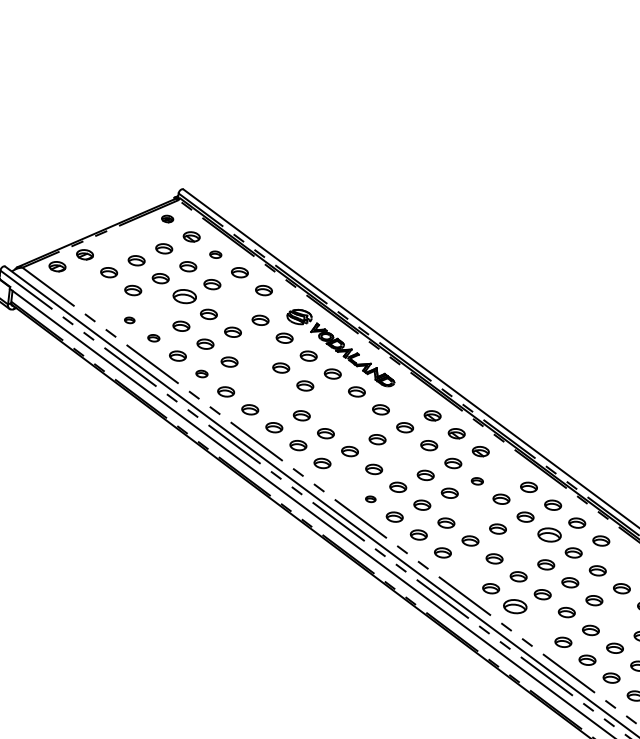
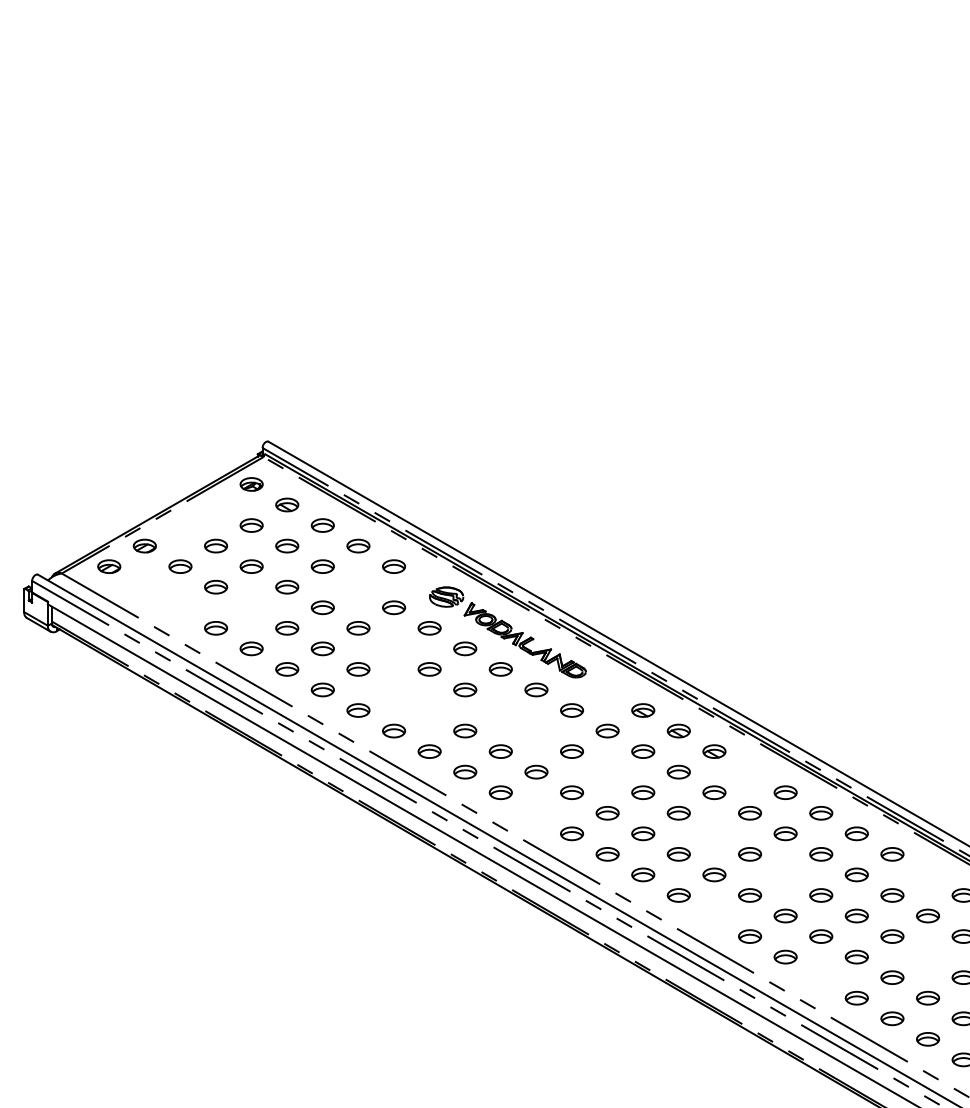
part: (167, 219) -> (251, 484), size x1.43
part: (215, 254) -> (322, 525), size x1.43
part: (185, 296) -> (287, 586), size x0.71
part: (129, 320) -> (215, 628), size x1.67
part: (153, 337) -> (251, 648), size x1.43
part: (201, 373) -> (322, 689), size x1.43
part: (477, 481) -> (714, 792), size x1.43
part: (371, 499) -> (572, 833), size x1.67
part: (549, 535) -> (821, 854), size x0.71
part: (515, 606) -> (785, 956), size x0.71

